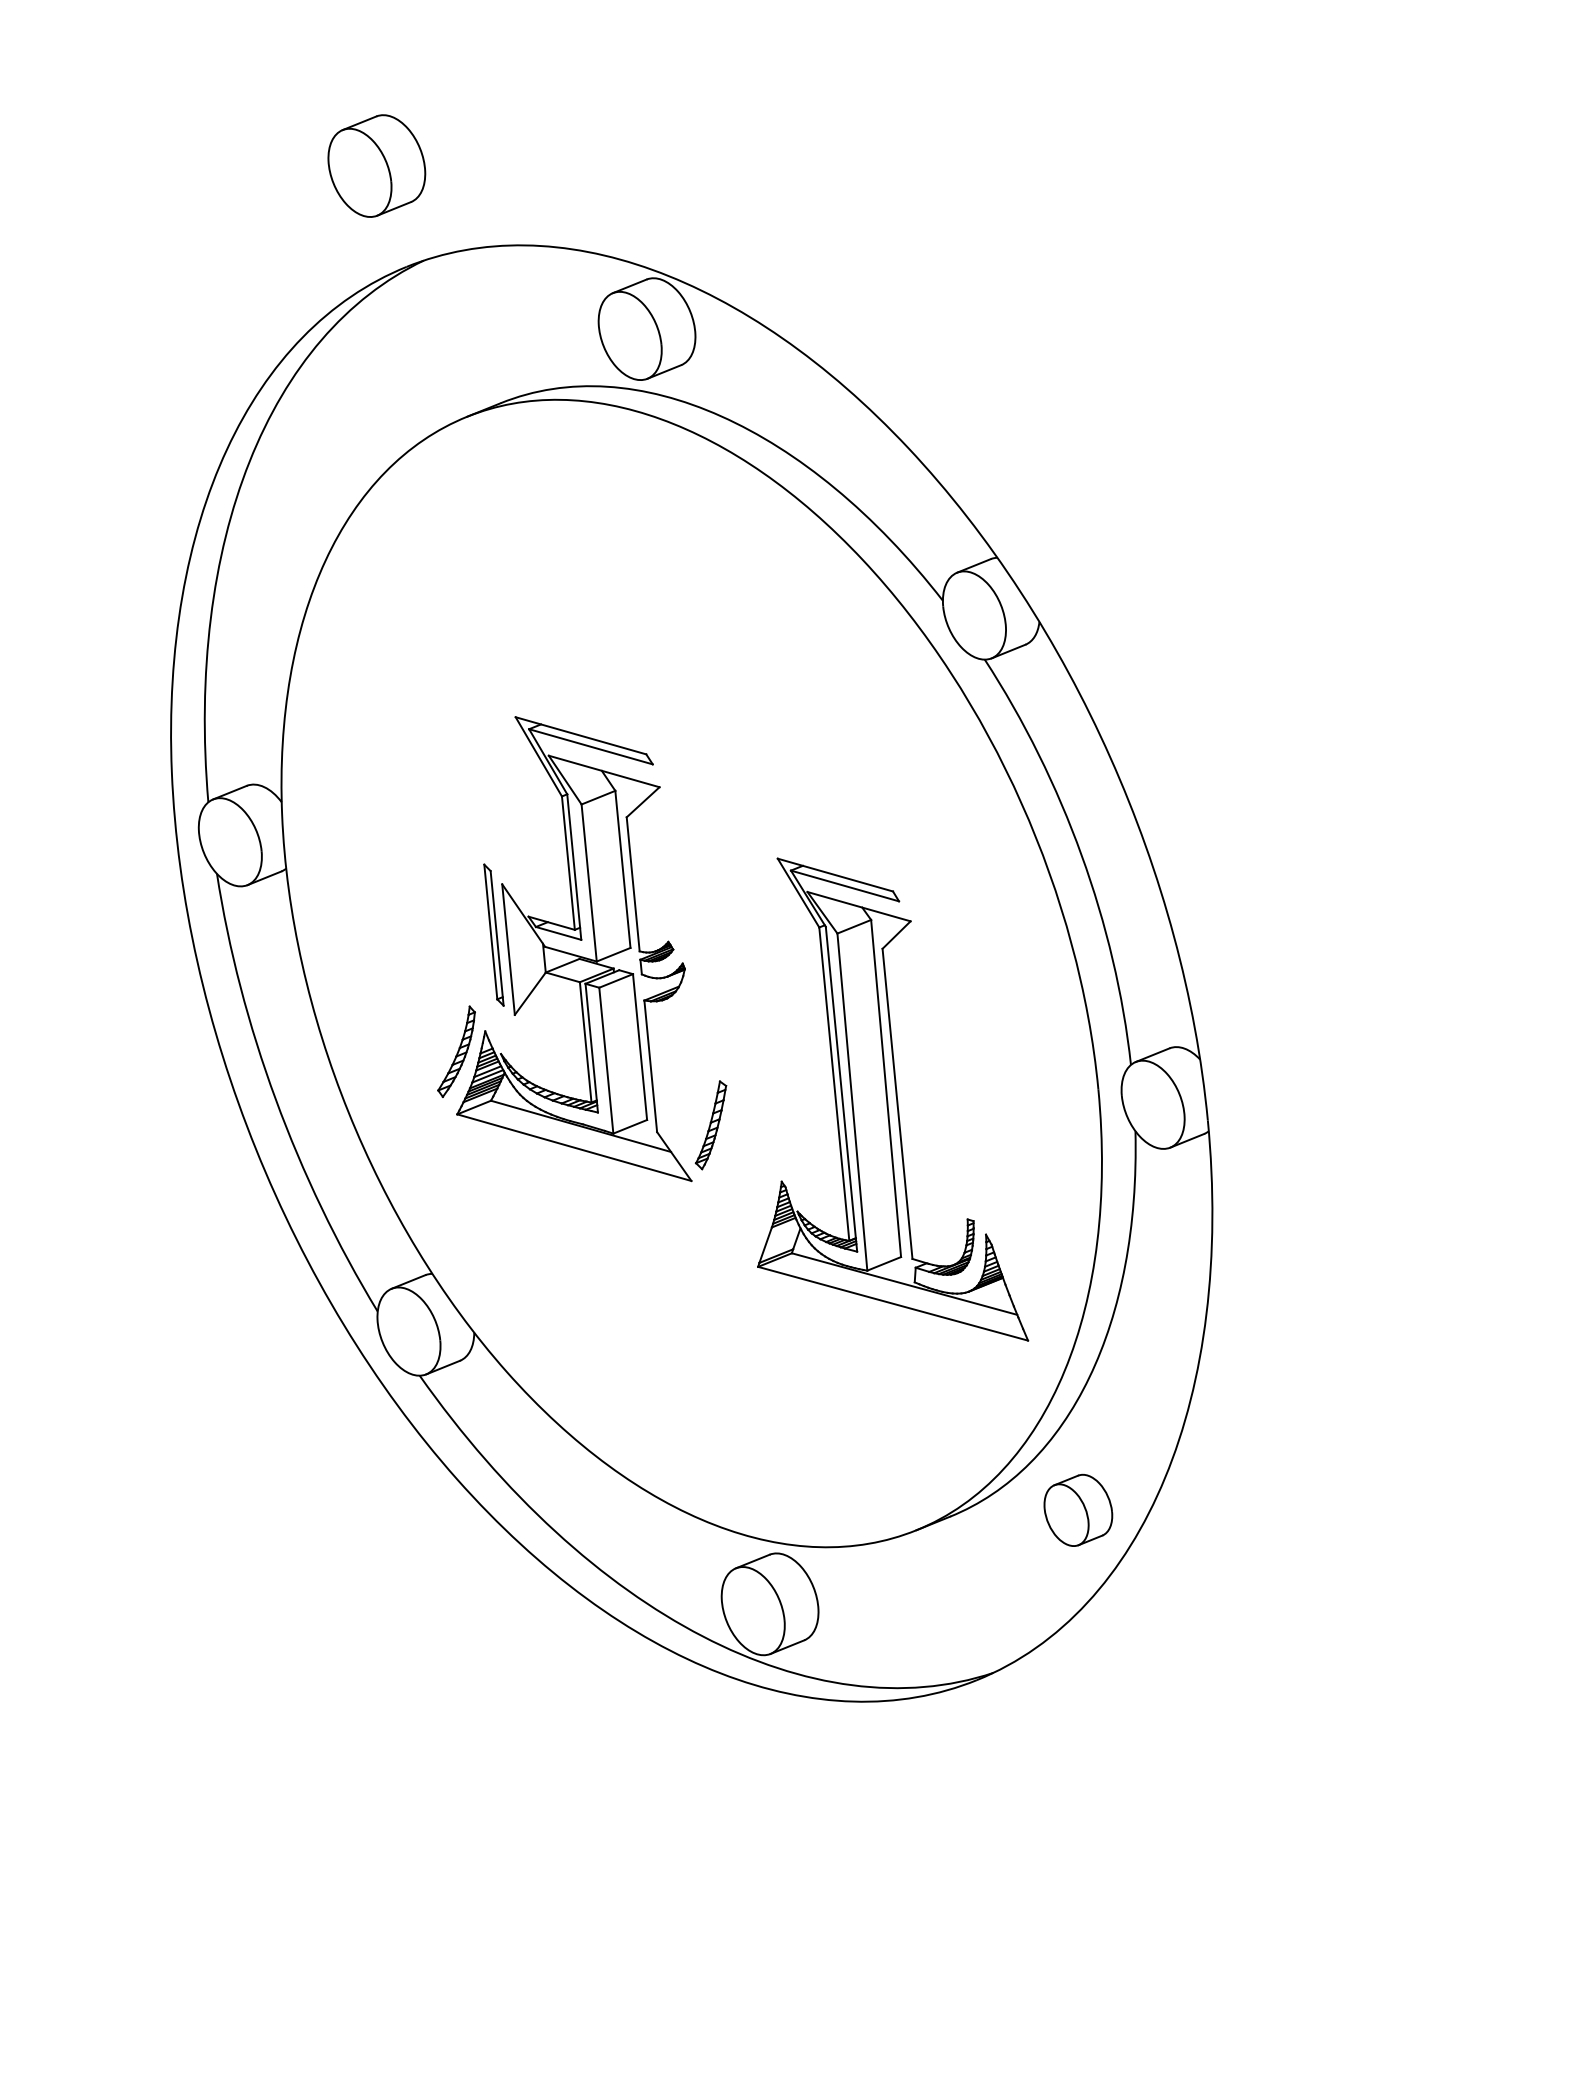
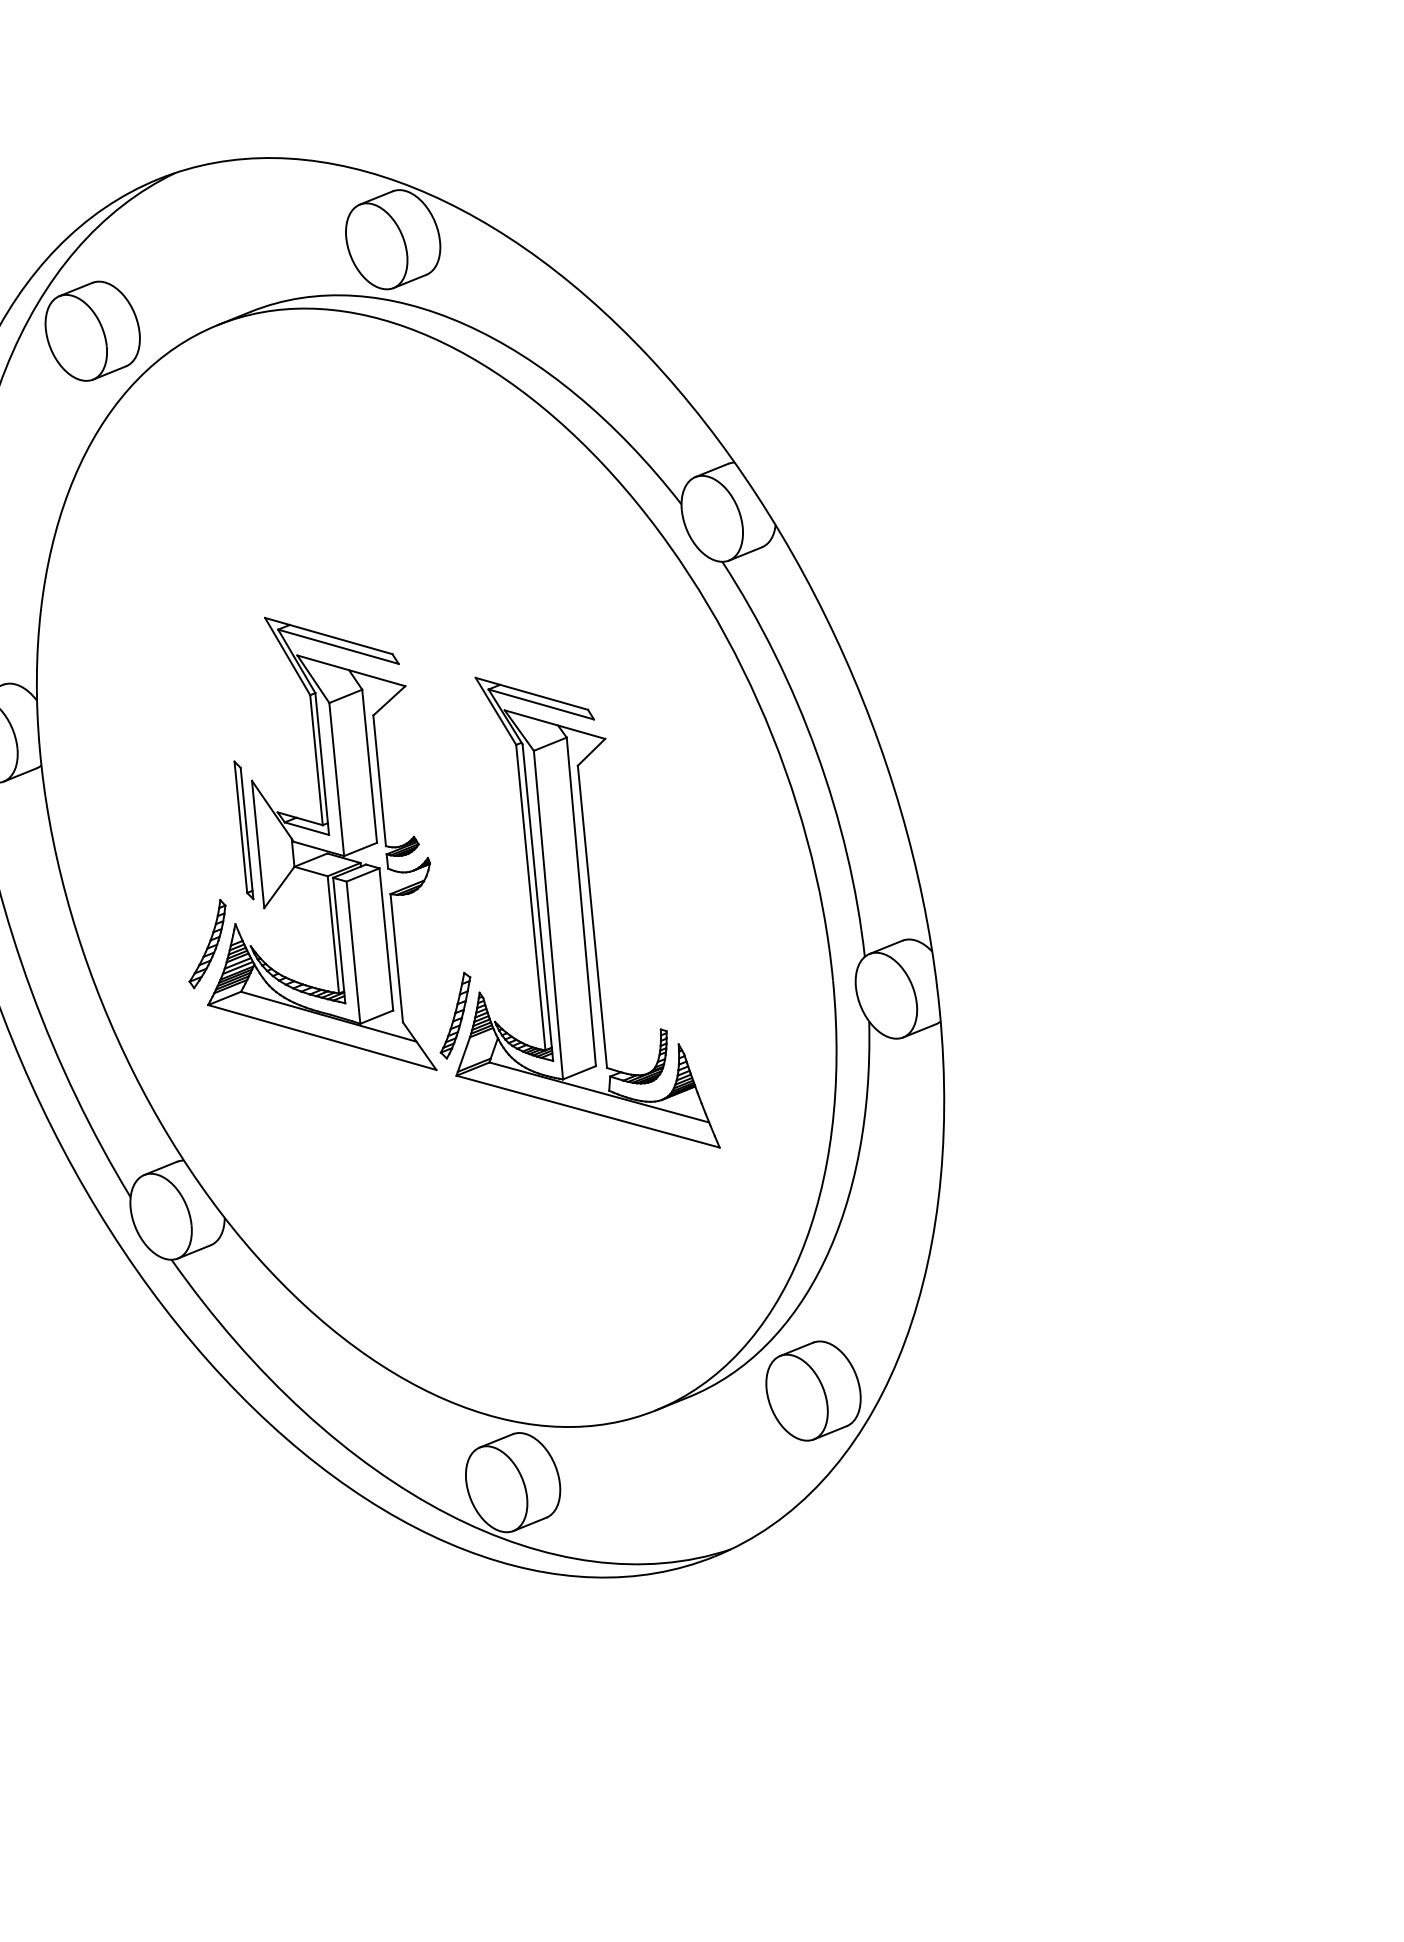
part: (376, 165) -> (92, 330), moved
part: (893, 1099) -> (588, 912), moved
part: (1078, 1510) -> (813, 1391), size x1.43

